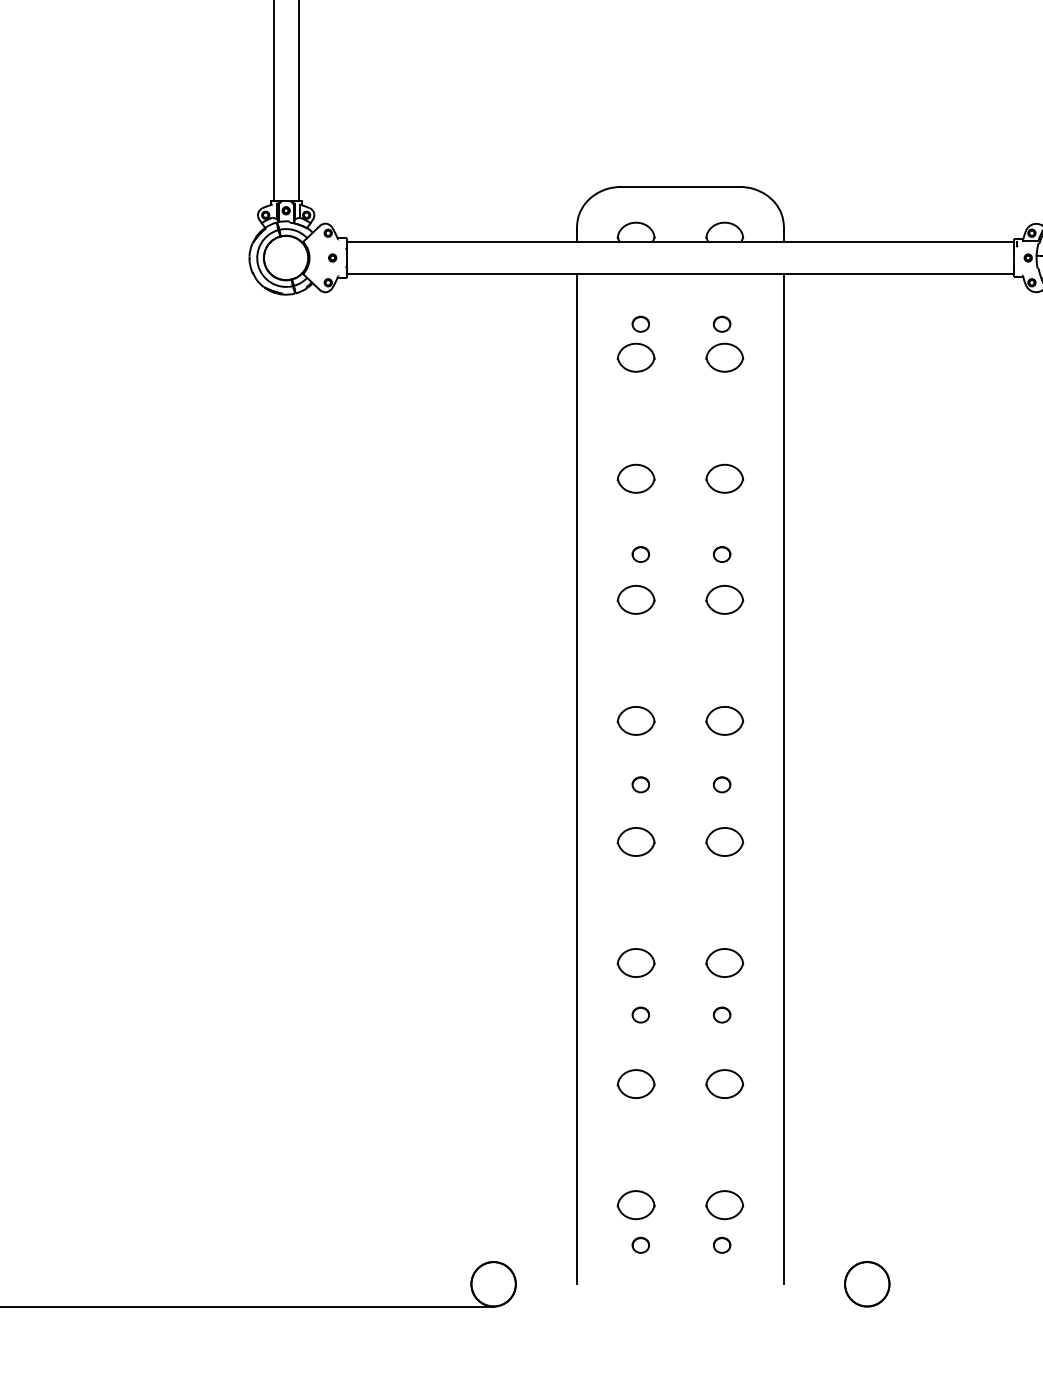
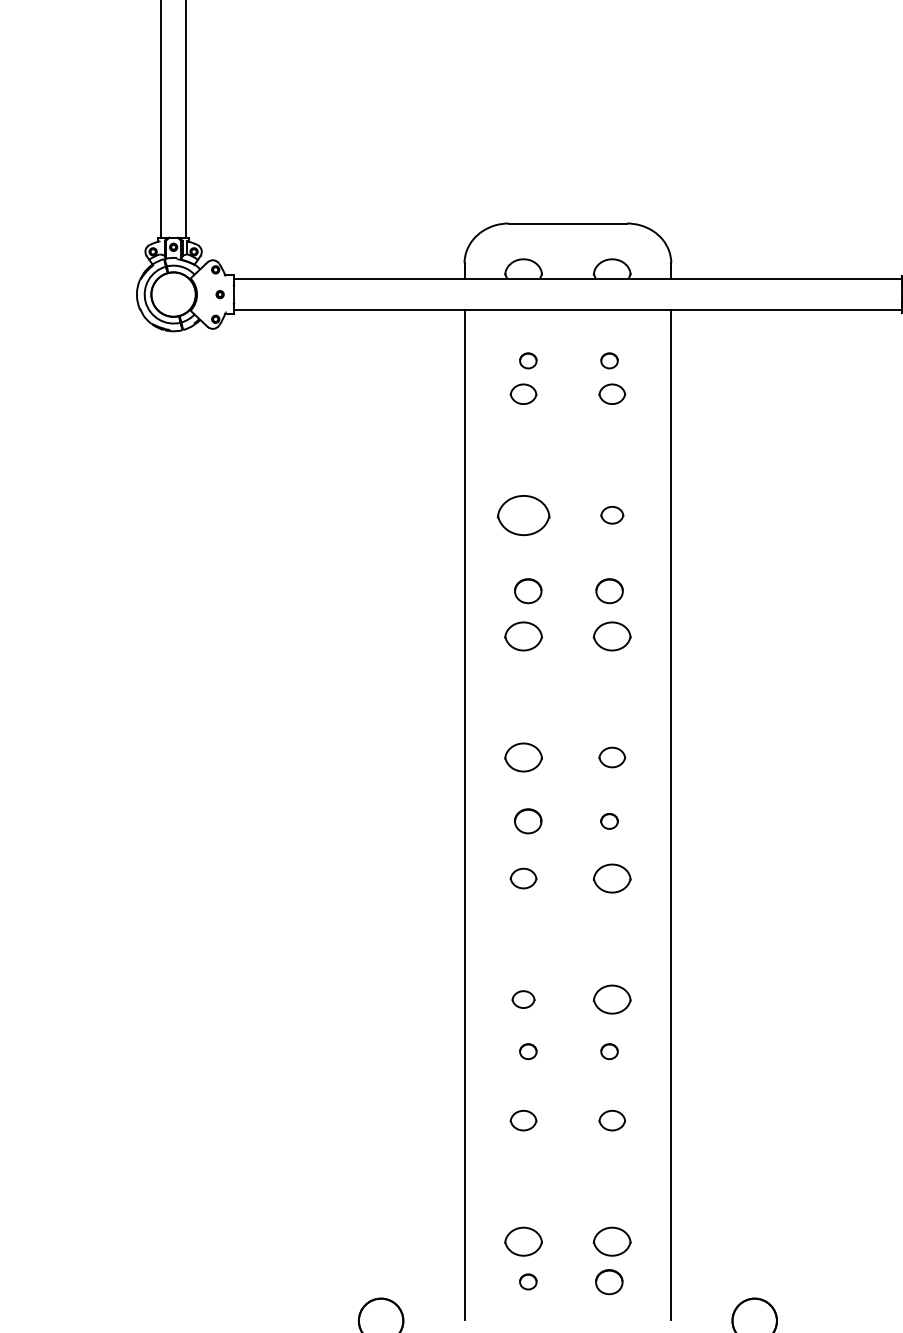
part: (635, 357) -> (522, 394), size x0.7
part: (724, 357) -> (611, 394), size x0.7
part: (635, 478) -> (522, 515), size x1.4
part: (724, 478) -> (611, 515), size x0.6
part: (640, 554) -> (527, 591), size x1.6
part: (721, 554) -> (608, 591), size x1.6
part: (724, 720) -> (611, 757), size x0.7
part: (640, 784) -> (527, 821), size x1.6
part: (635, 841) -> (522, 878), size x0.7
part: (635, 962) -> (522, 999), size x0.6
part: (635, 1083) -> (522, 1120), size x0.7
part: (724, 1083) -> (611, 1120), size x0.7
part: (722, 1244) -> (609, 1281), size x1.6

